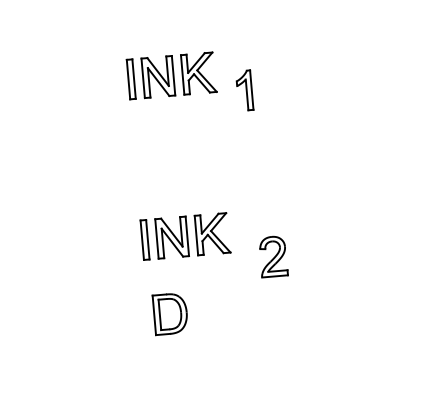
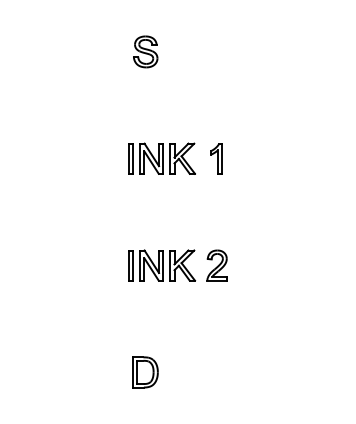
part: (171, 75) -> (161, 158), moved
part: (272, 256) -> (216, 265), moved
part: (170, 314) -> (145, 372), moved

